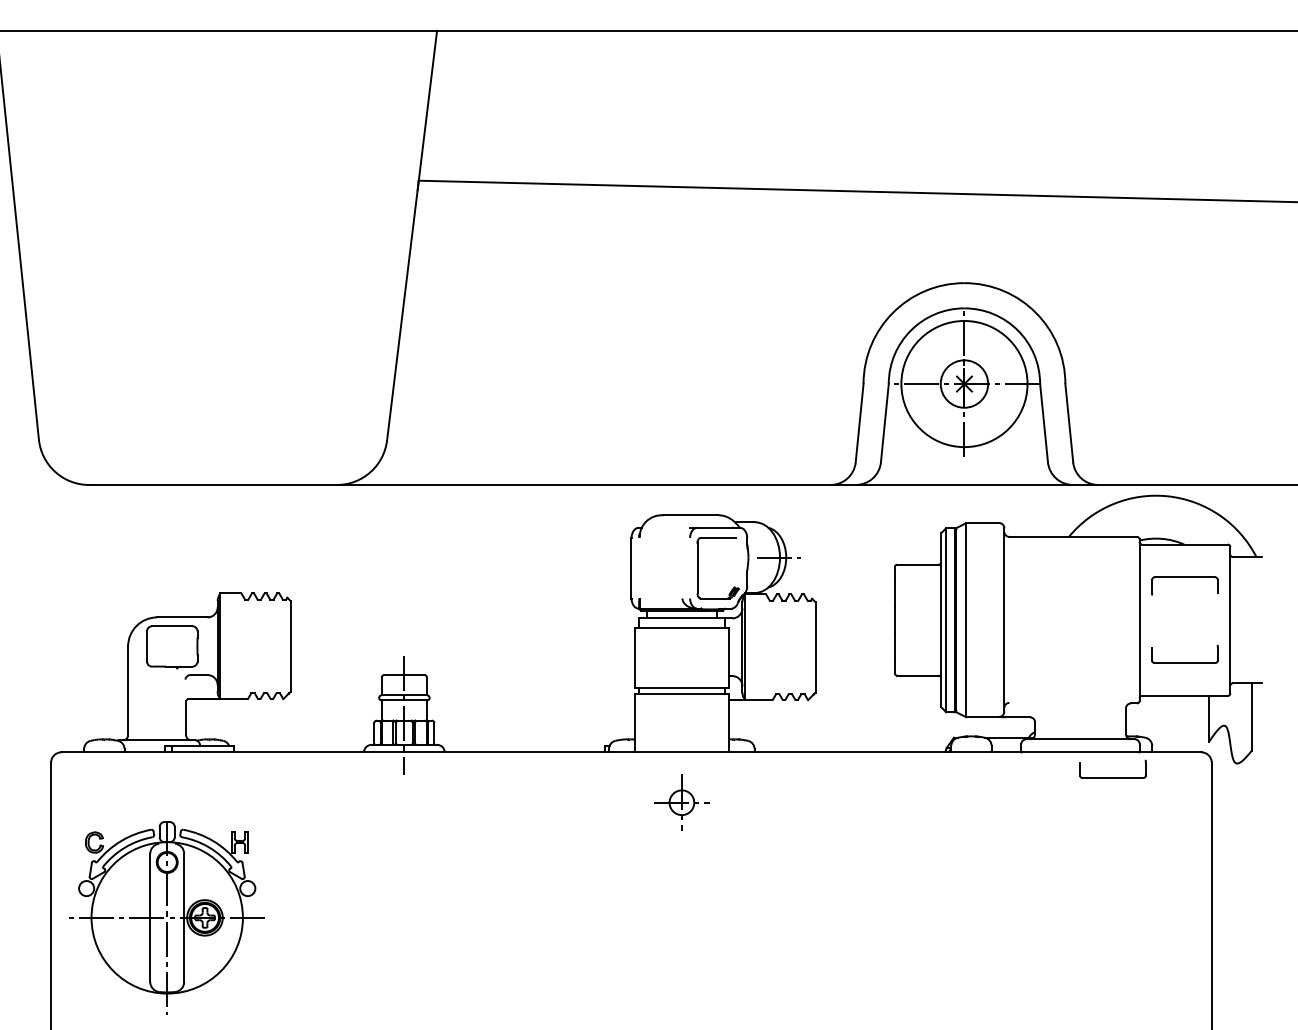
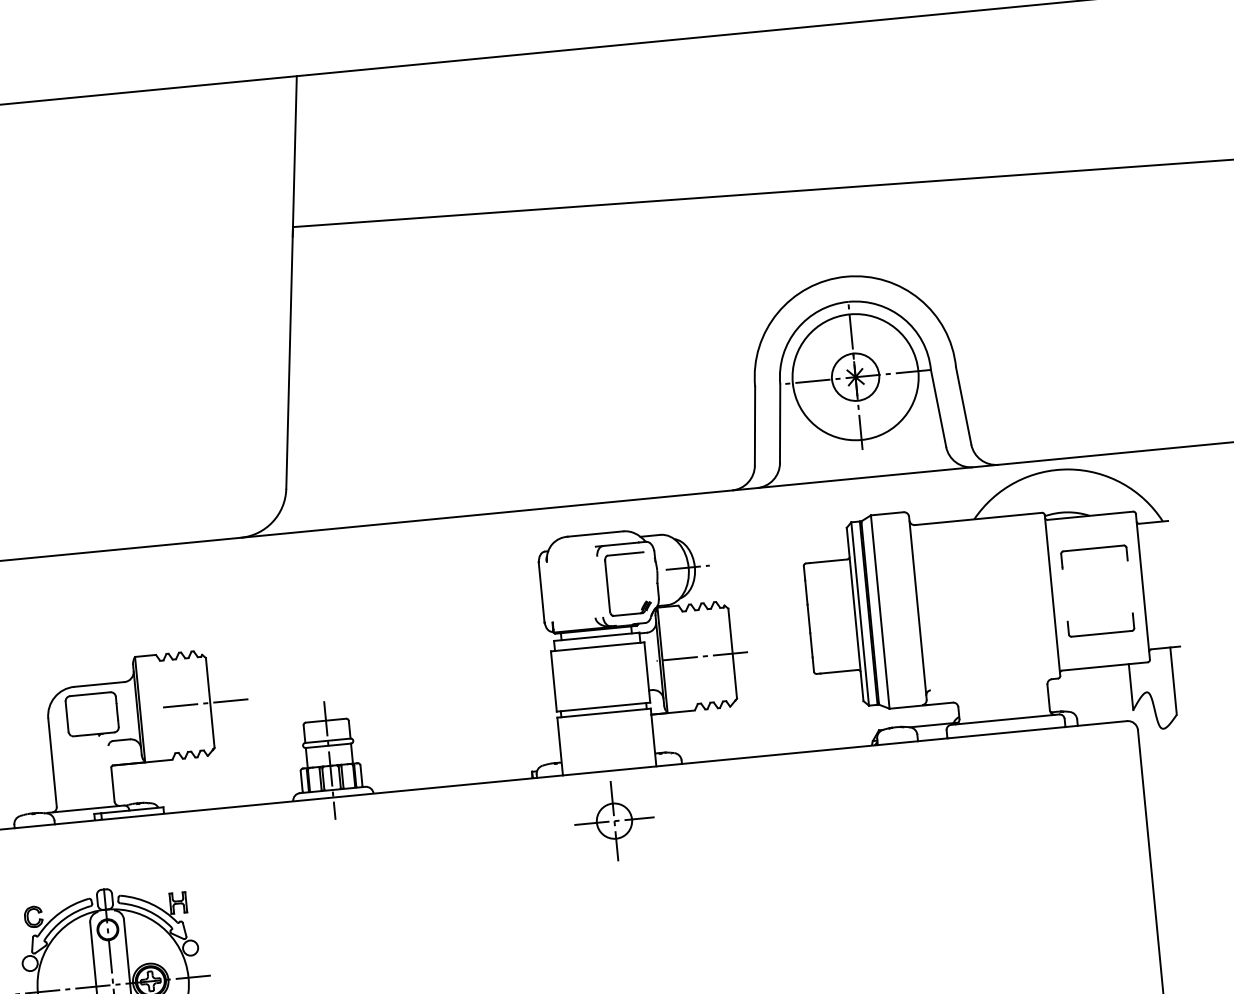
line: (287, 646) -> (206, 703), added
line: (785, 647) -> (702, 656), added
part: (1112, 777) -> (1040, 754), removed
part: (681, 802) -> (614, 820), size x1.43

